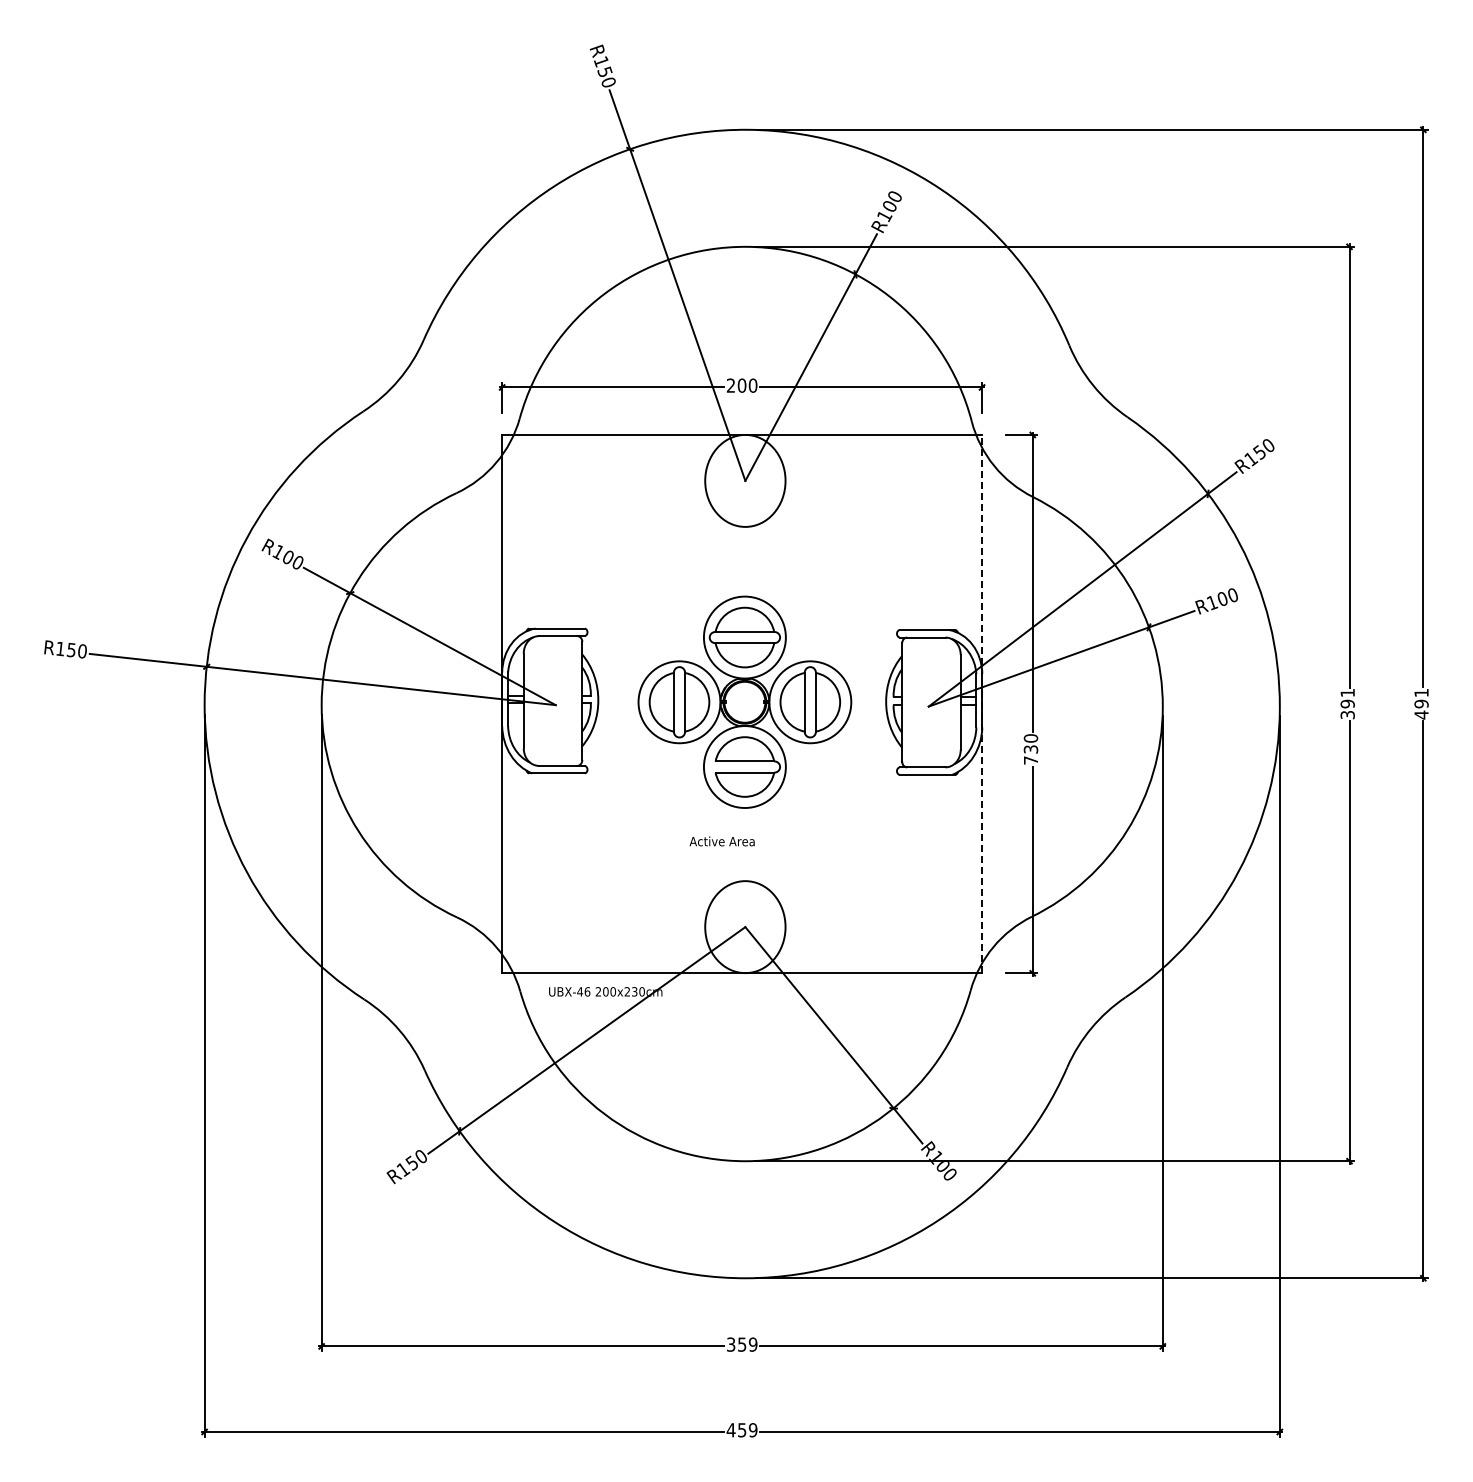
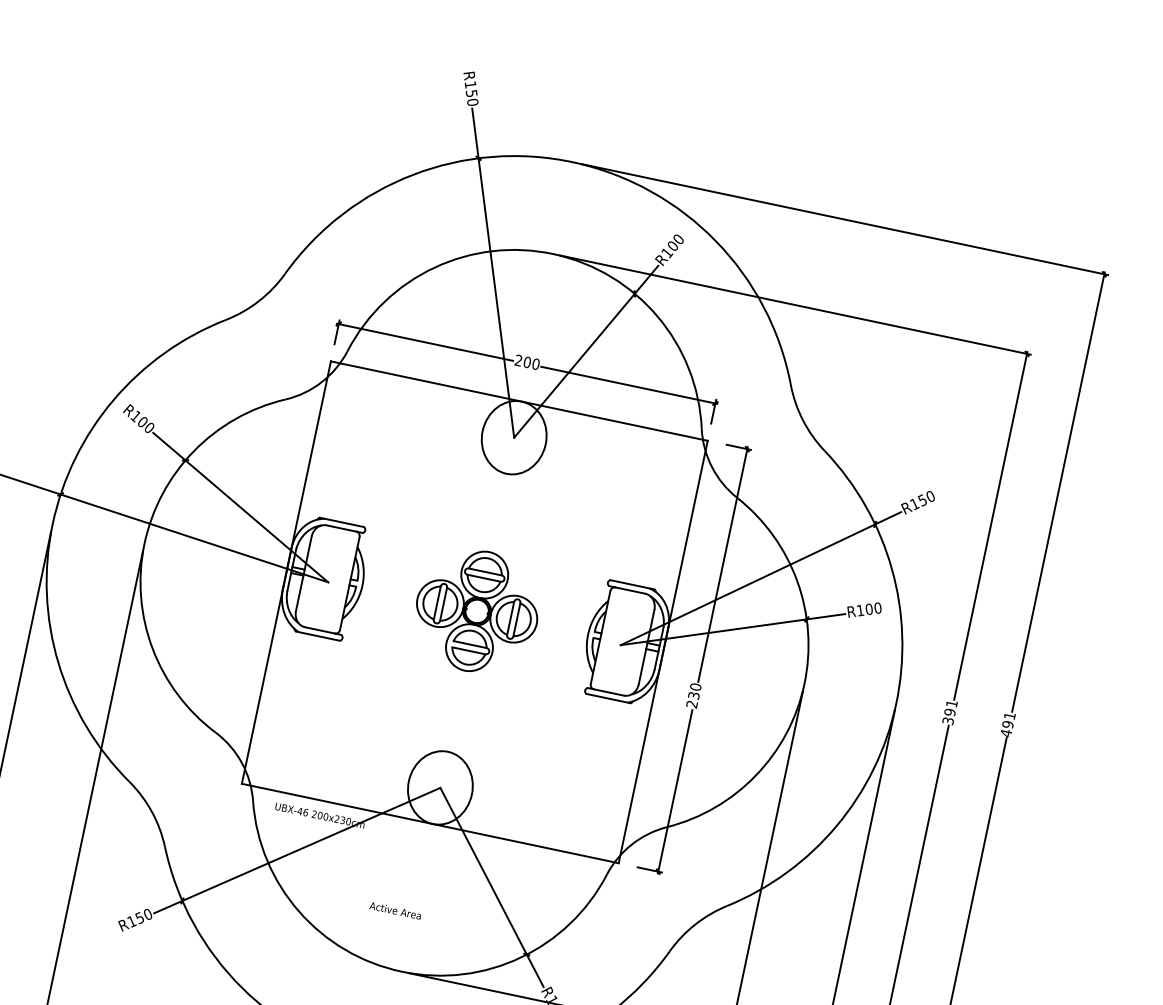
part: (744, 702) -> (476, 611), size x0.71
line: (982, 703) -> (663, 651), dashed -> solid
text: (1030, 760) -> (691, 704), 730 -> 230
text: (721, 841) -> (394, 910), moved

